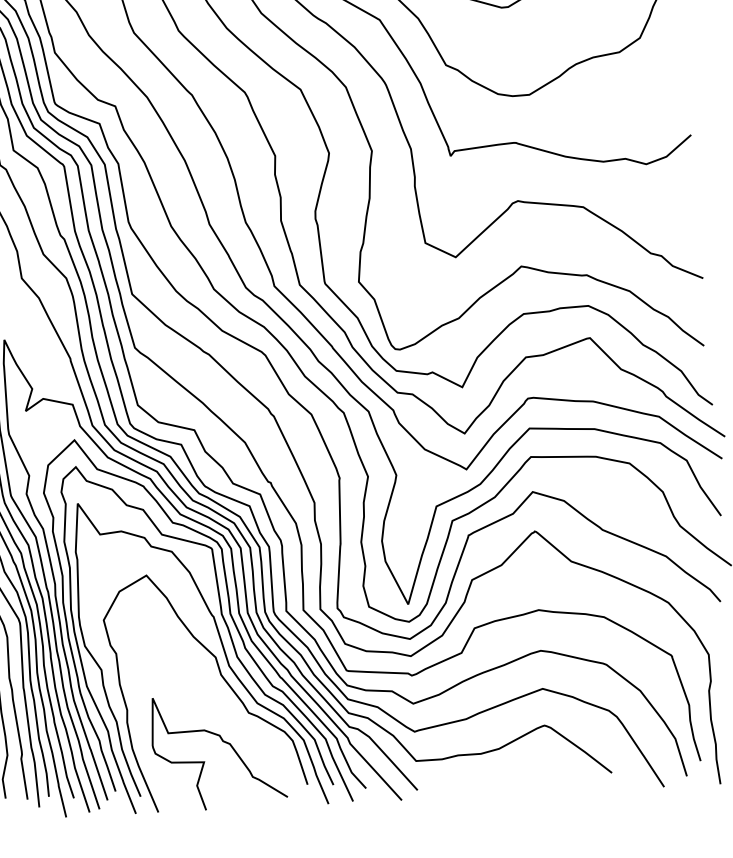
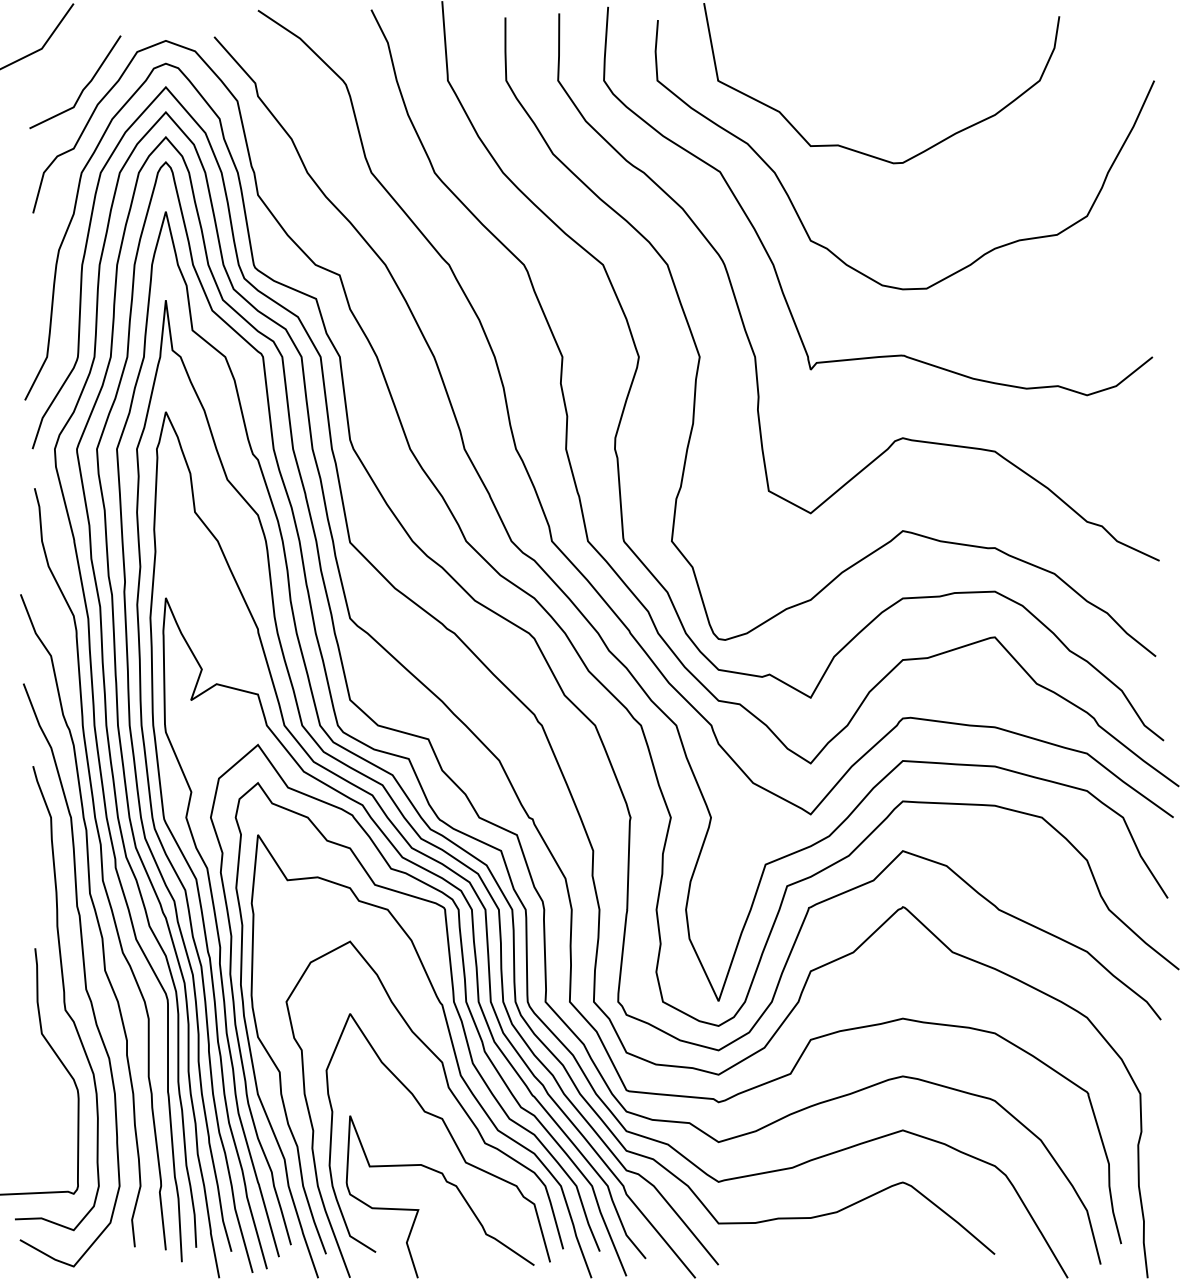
curve: (222, 706) -> (448, 1132), added

